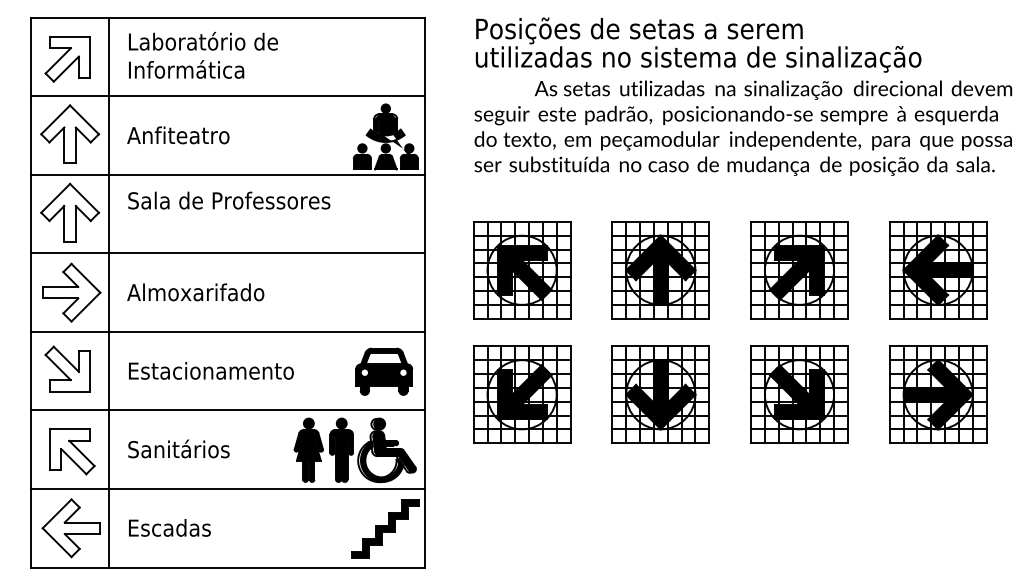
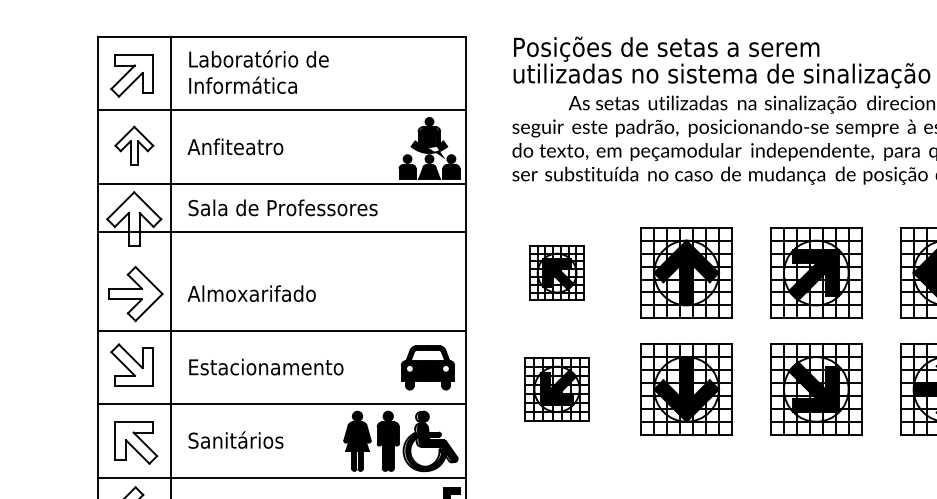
part: (70, 133) -> (134, 145), size x0.7
line: (227, 253) -> (281, 232), moved
part: (522, 270) -> (557, 273), size x0.6
part: (522, 394) -> (557, 389), size x0.7

